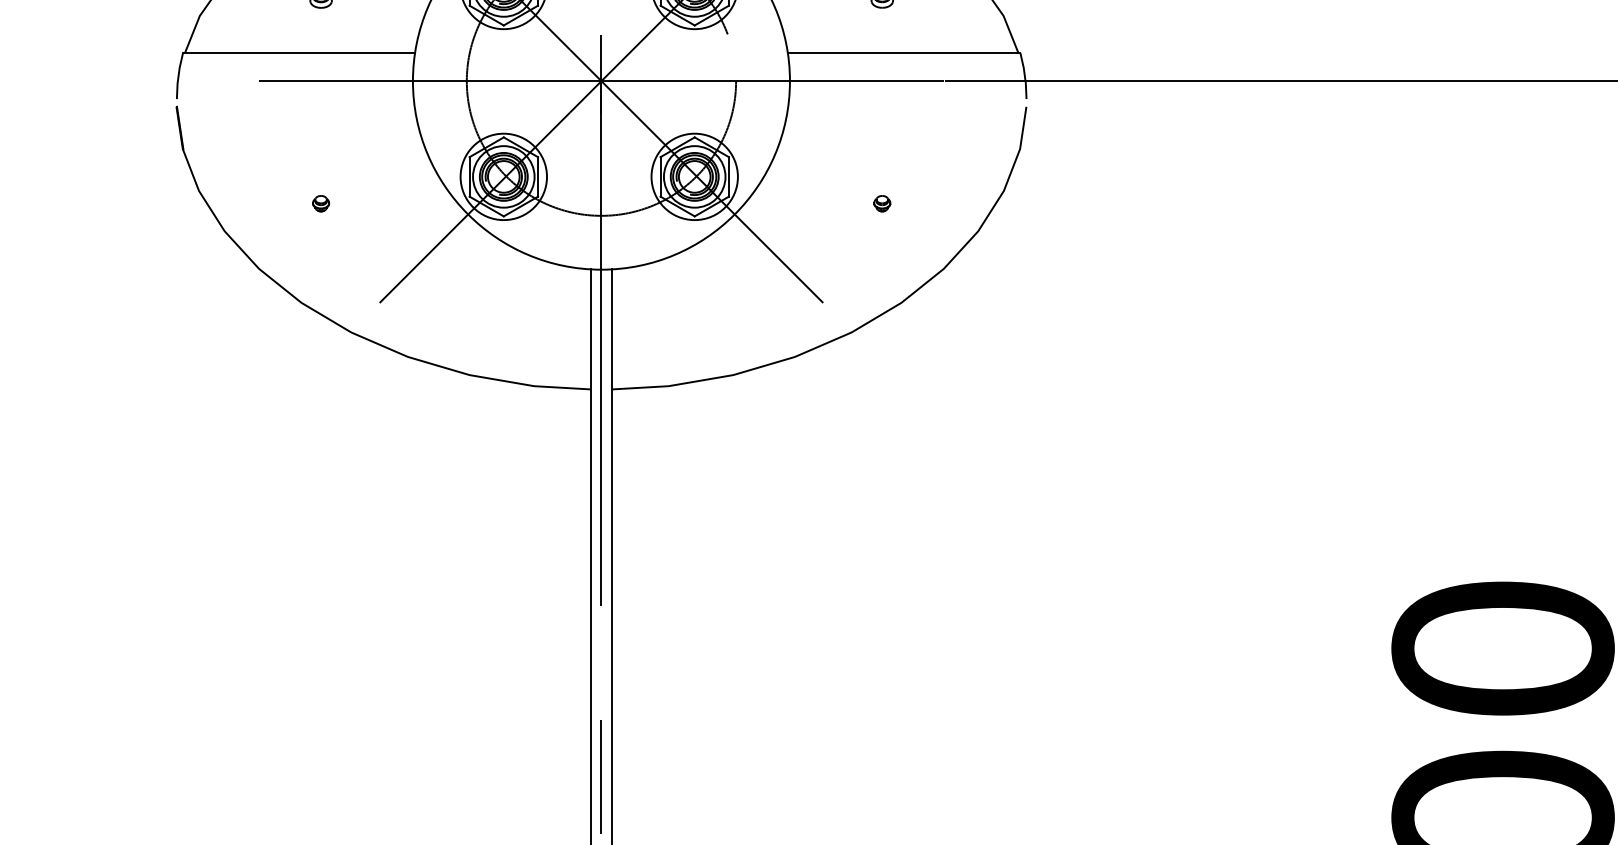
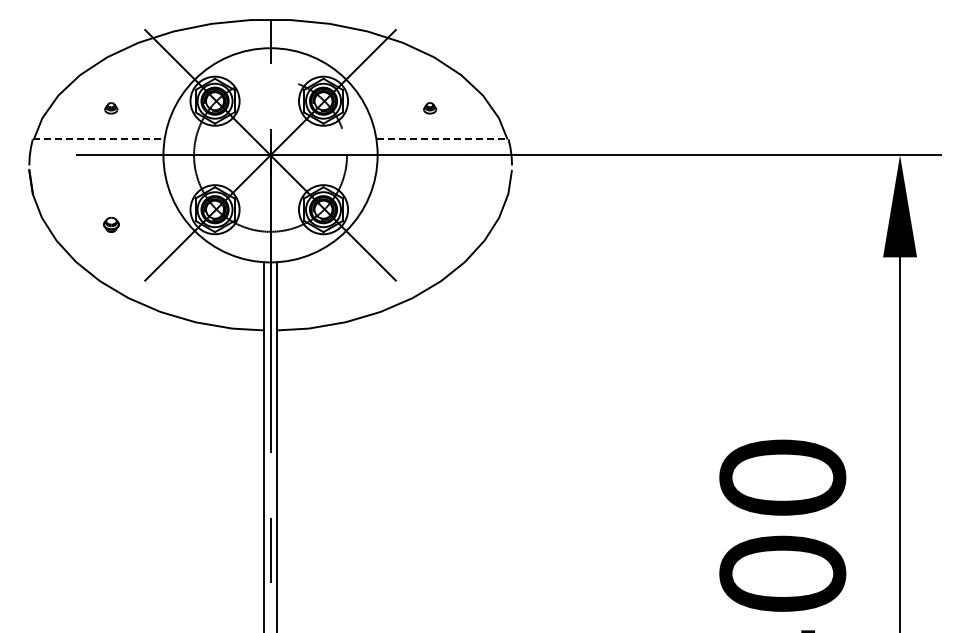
line: (298, 53) -> (98, 139), solid -> dashed
line: (904, 53) -> (442, 139), solid -> dashed
part: (319, 202) -> (110, 224), size x1.6
part: (881, 202) -> (429, 224), removed

